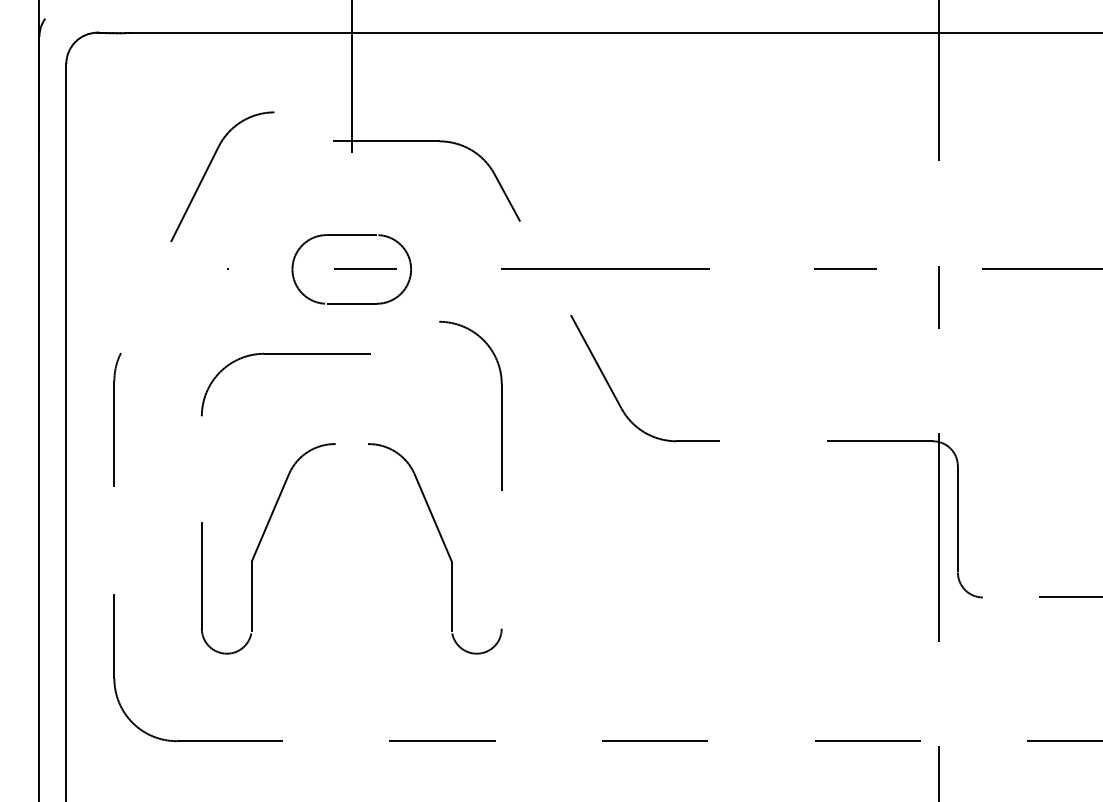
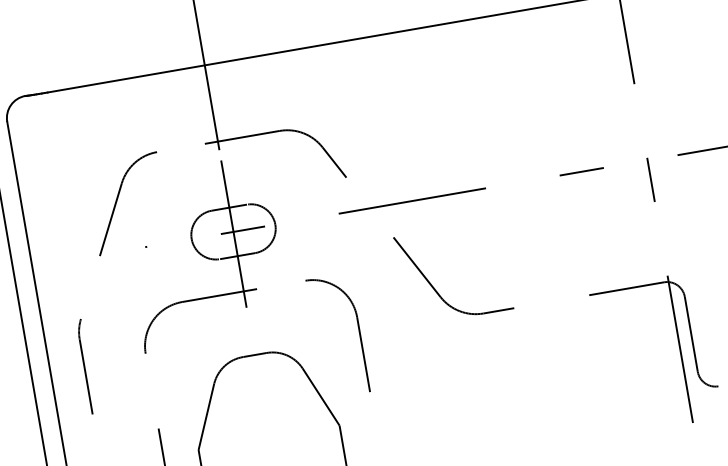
part: (208, 169) -> (117, 200), moved
line: (351, 272) -> (233, 234), added
part: (501, 405) -> (359, 332), moved
line: (351, 444) -> (254, 355), added

